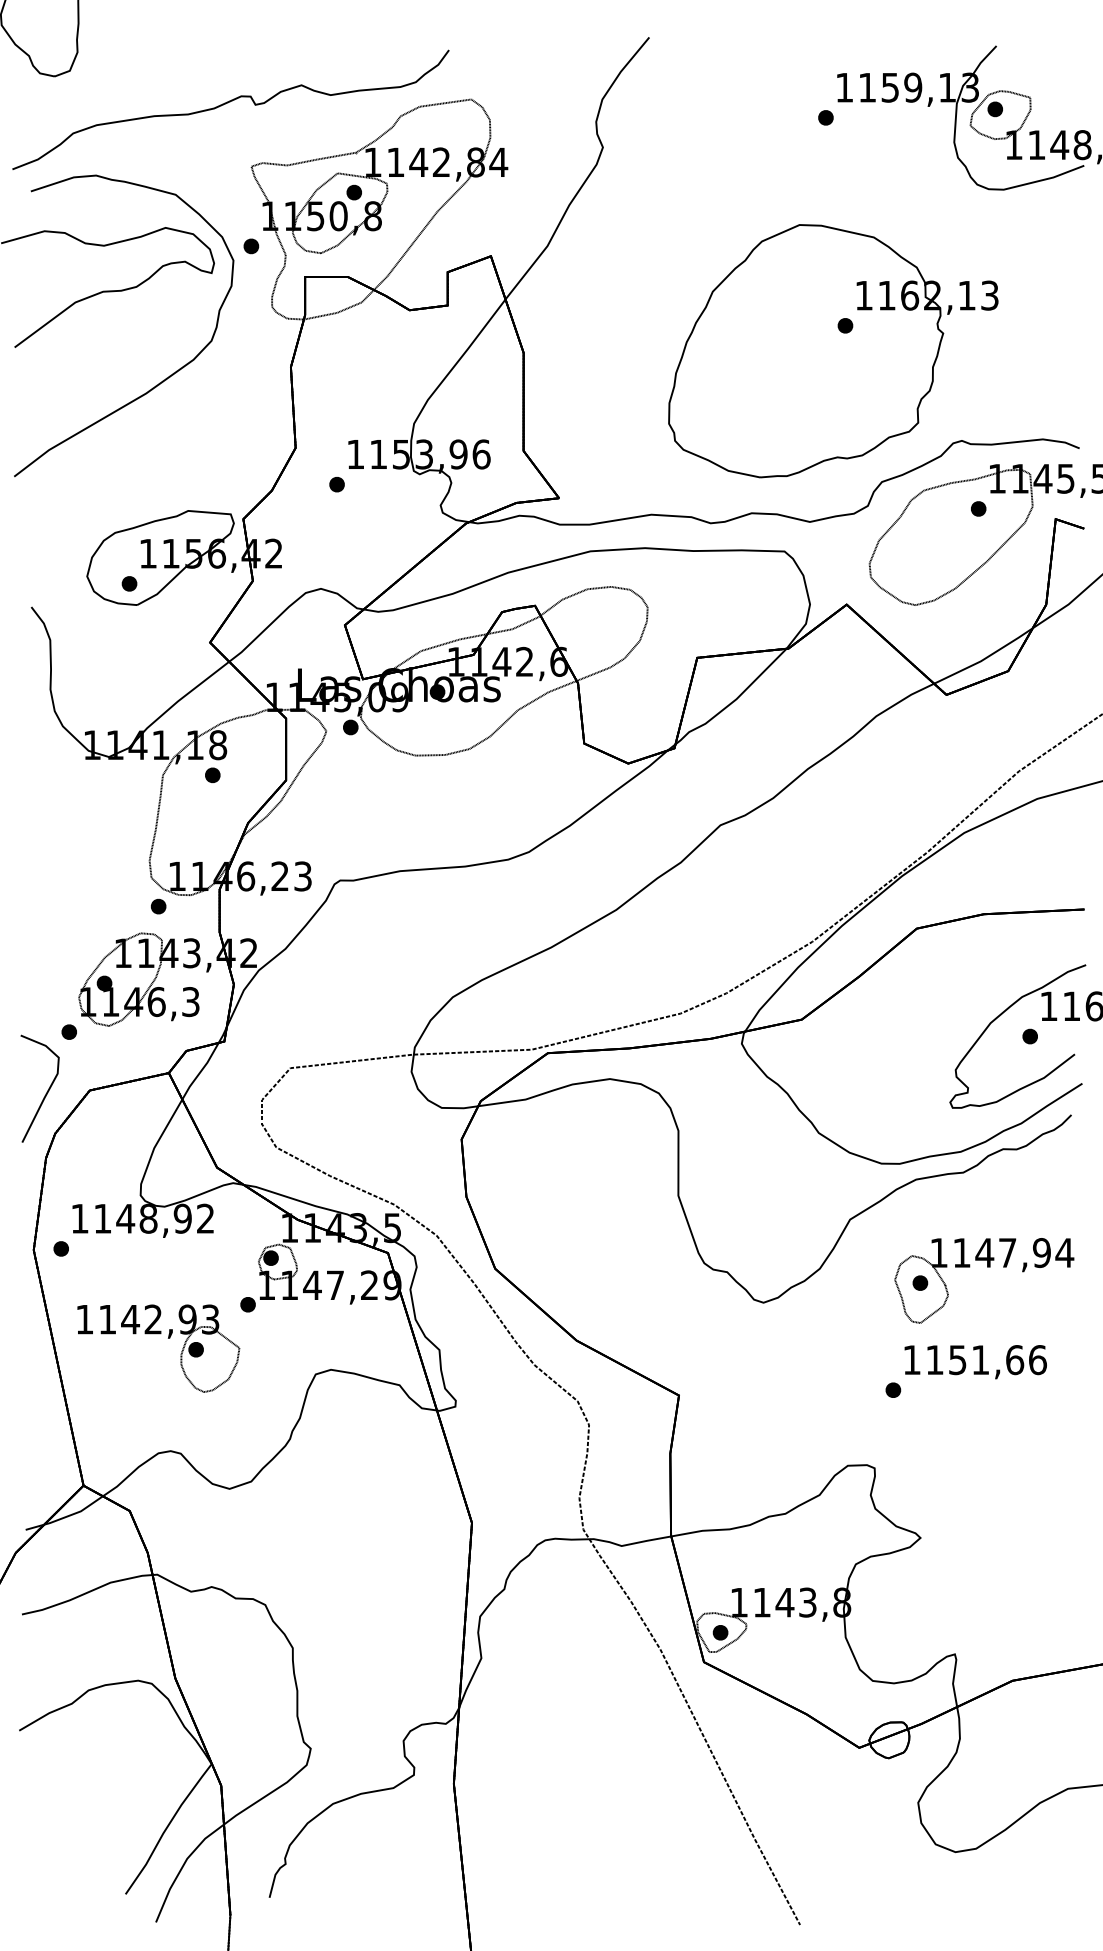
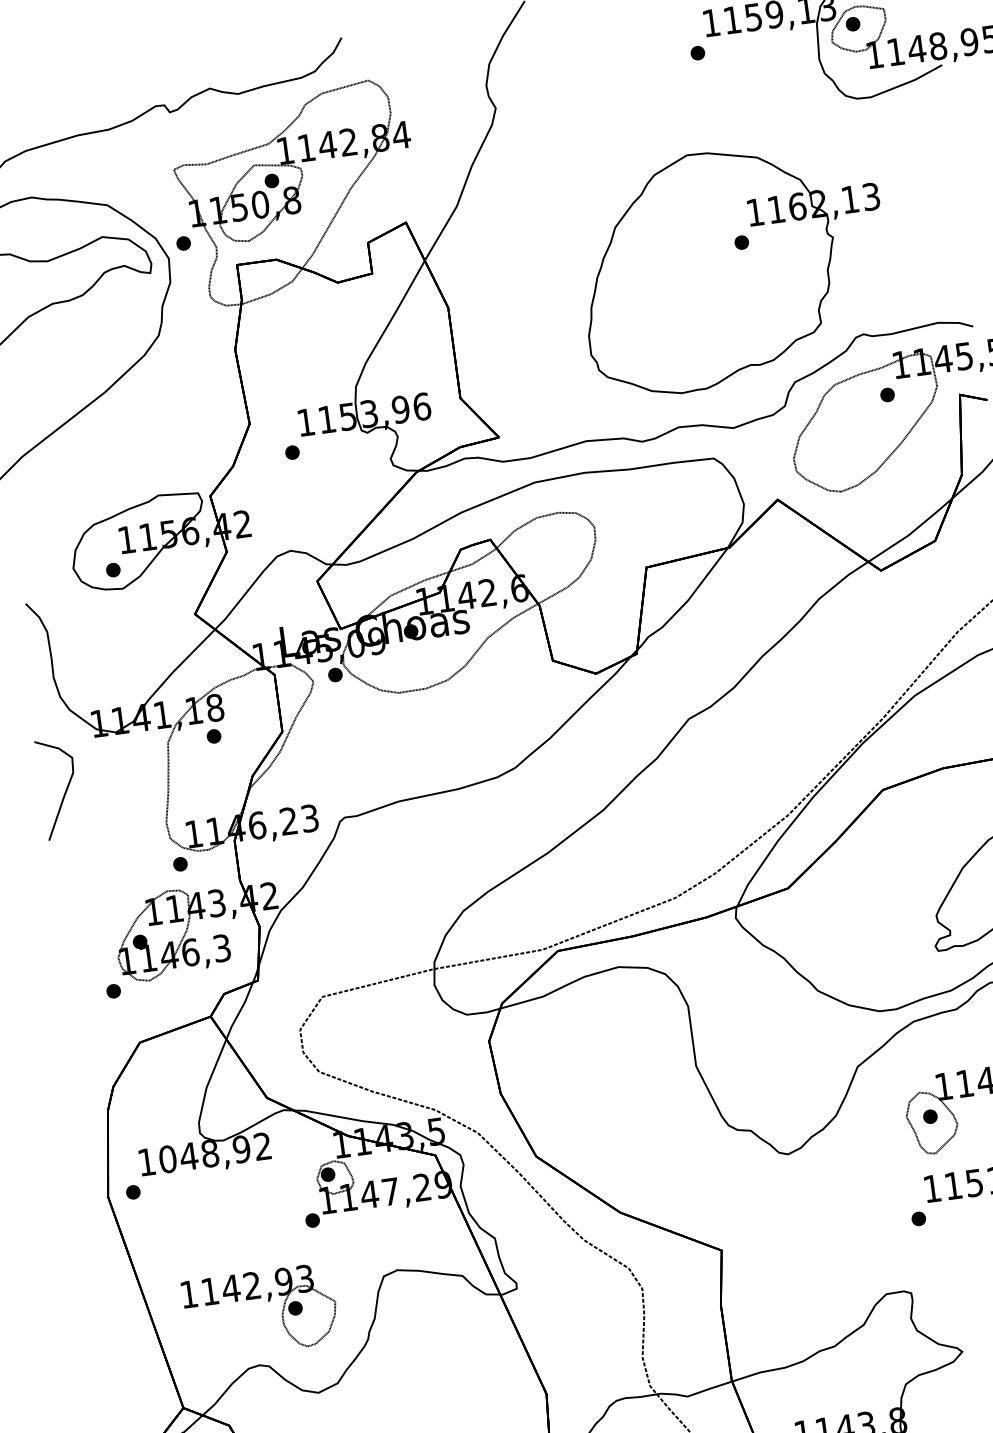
curve: (45, 1093) -> (64, 792), moved
text: (102, 1218) -> (167, 1159), 1148,92 -> 1048,92
part: (167, 1338) -> (267, 1301), moved

